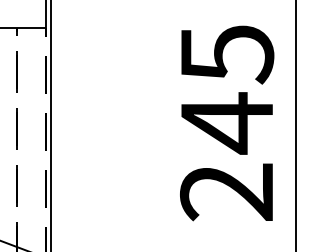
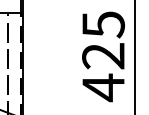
text: (227, 158) -> (103, 72), 245 -> 425

